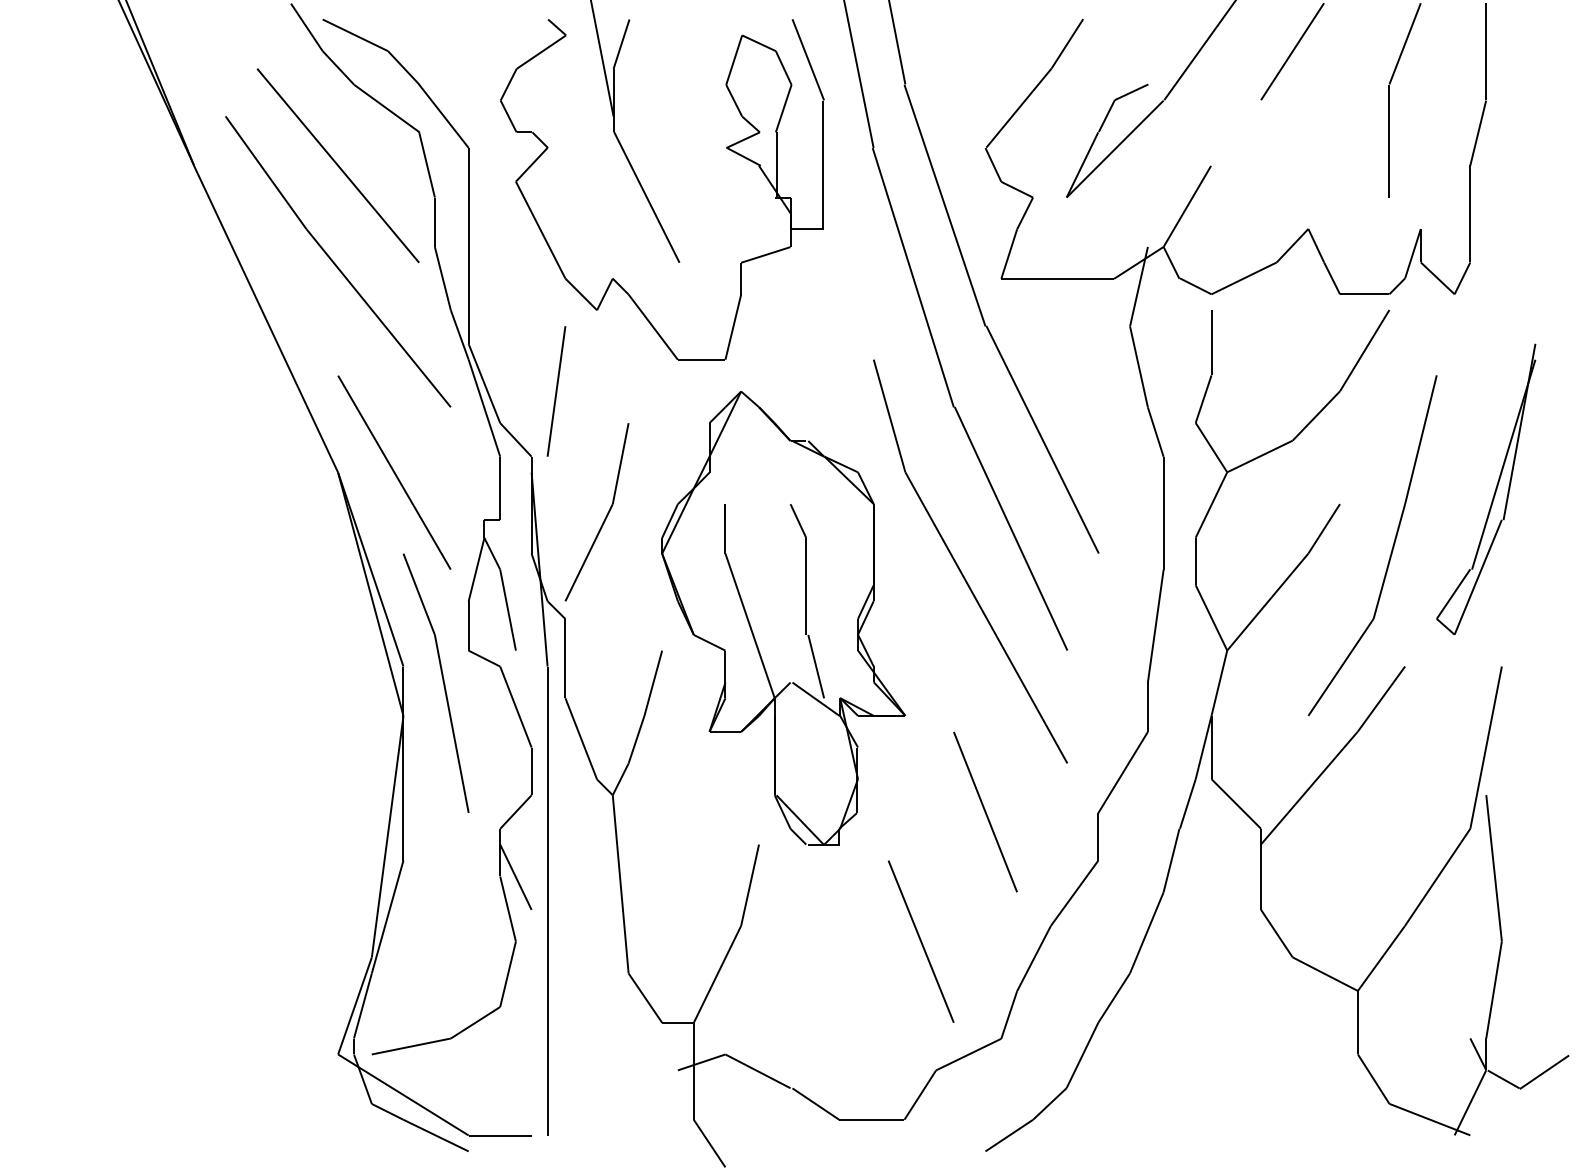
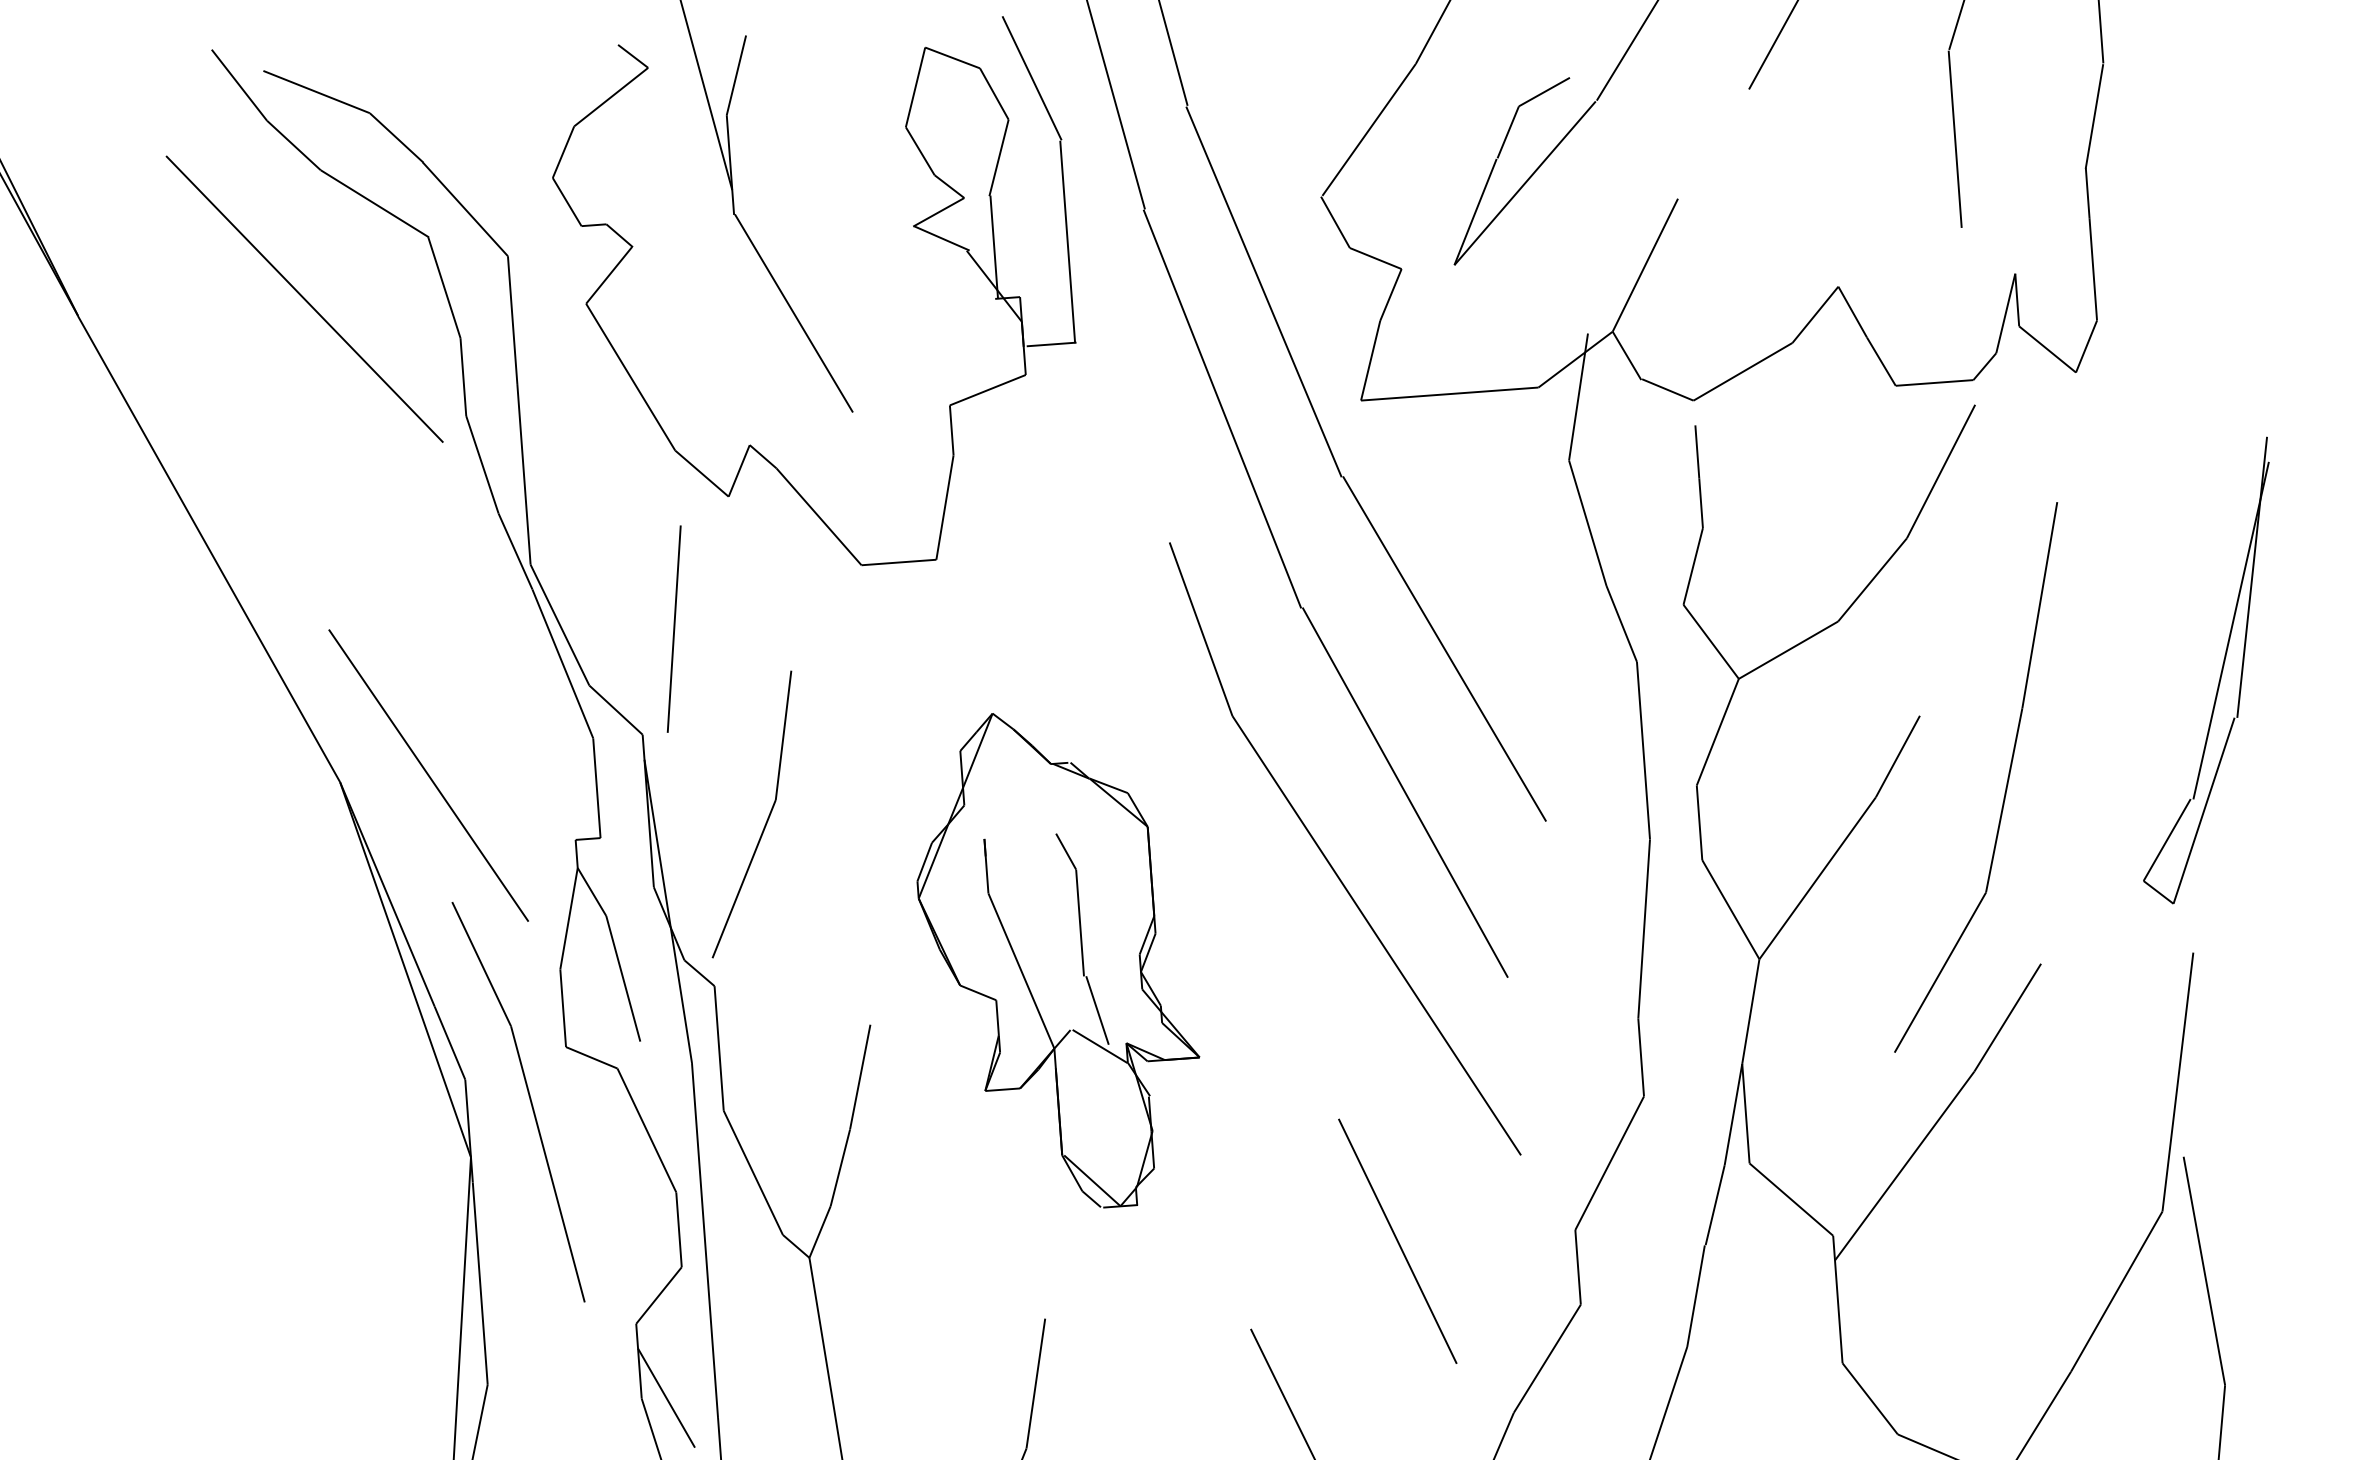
part: (338, 261) -> (316, 449), removed
part: (1494, 491) -> (2219, 673), moved
part: (783, 618) -> (1057, 960), size x0.7

